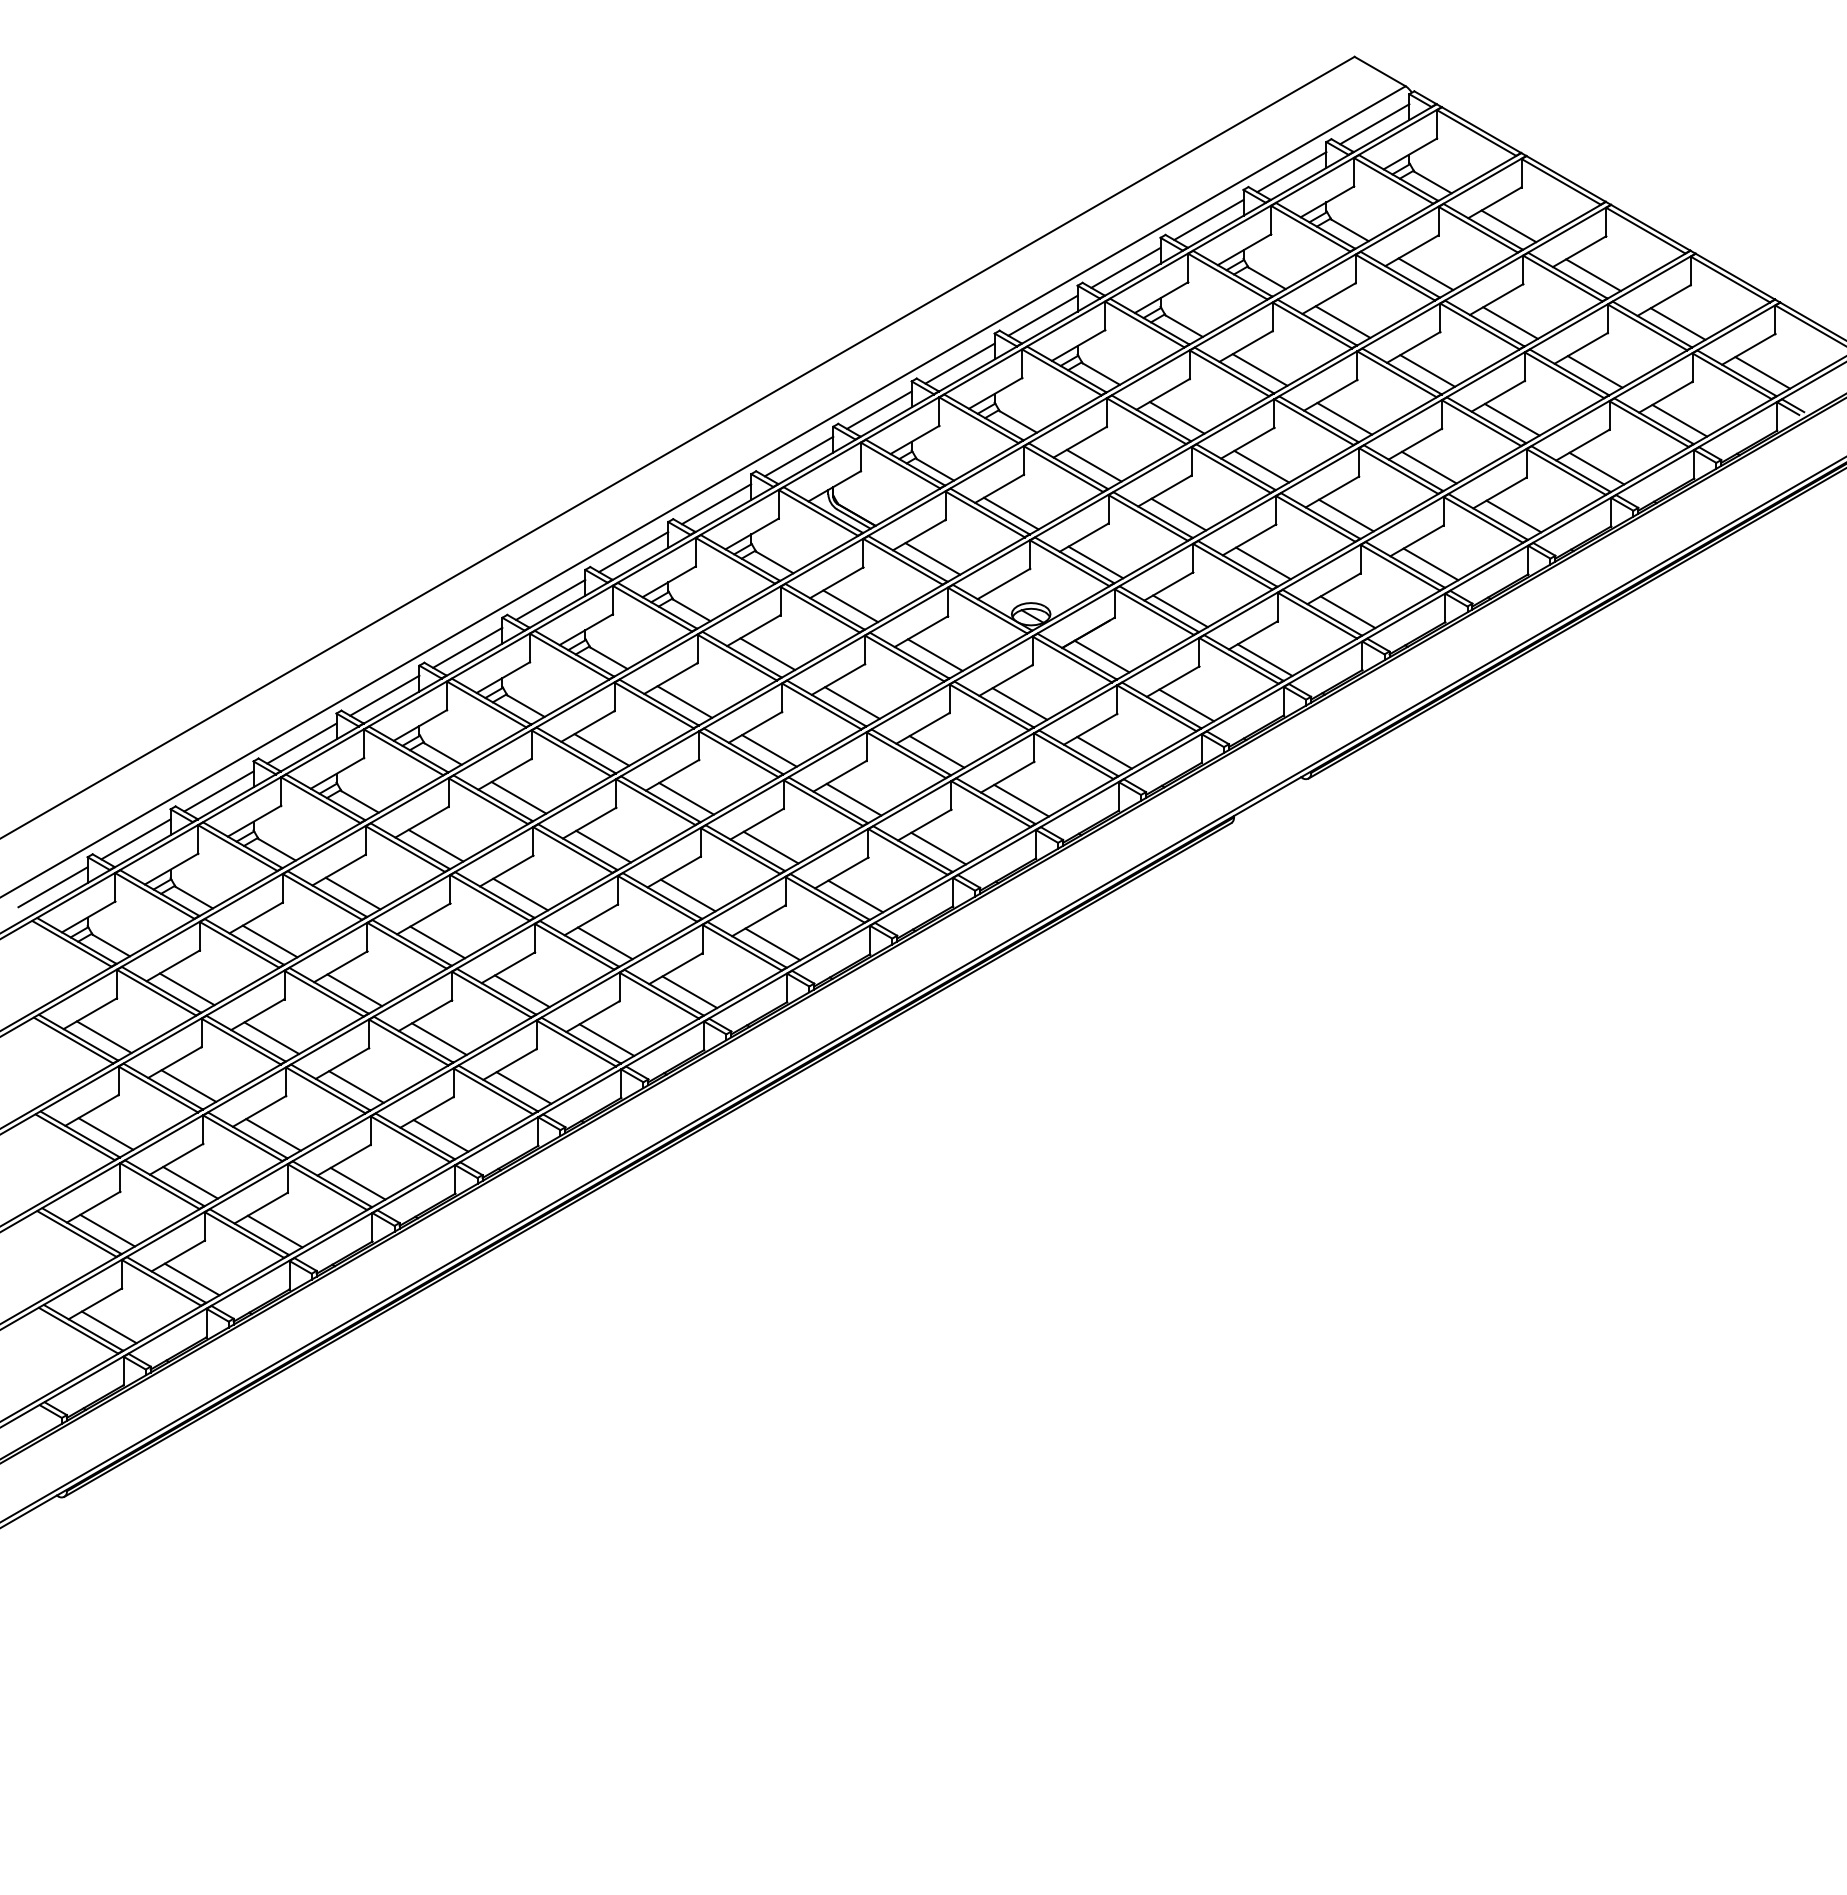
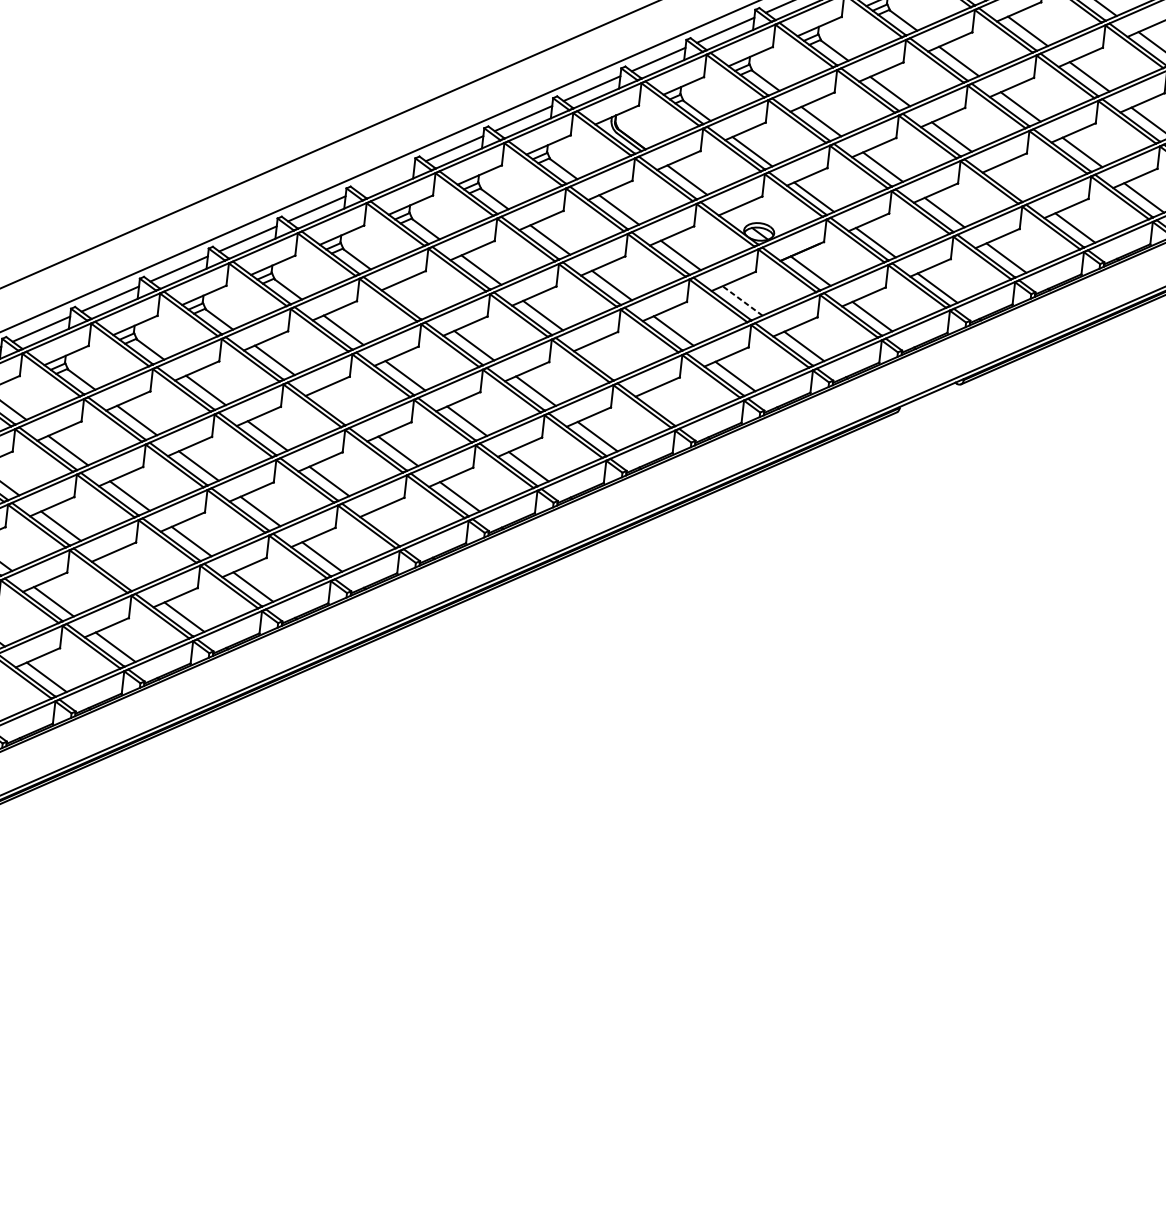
line: (1346, 515) -> (1013, 182), removed
line: (550, 599) -> (385, 178), removed
line: (1019, 704) -> (742, 301), solid -> dashed
line: (601, 749) -> (412, 299), removed
line: (853, 799) -> (604, 360), removed
line: (938, 848) -> (666, 406), removed
line: (520, 894) -> (336, 405), removed
line: (606, 1039) -> (390, 526), removed
line: (273, 1134) -> (122, 571), removed

